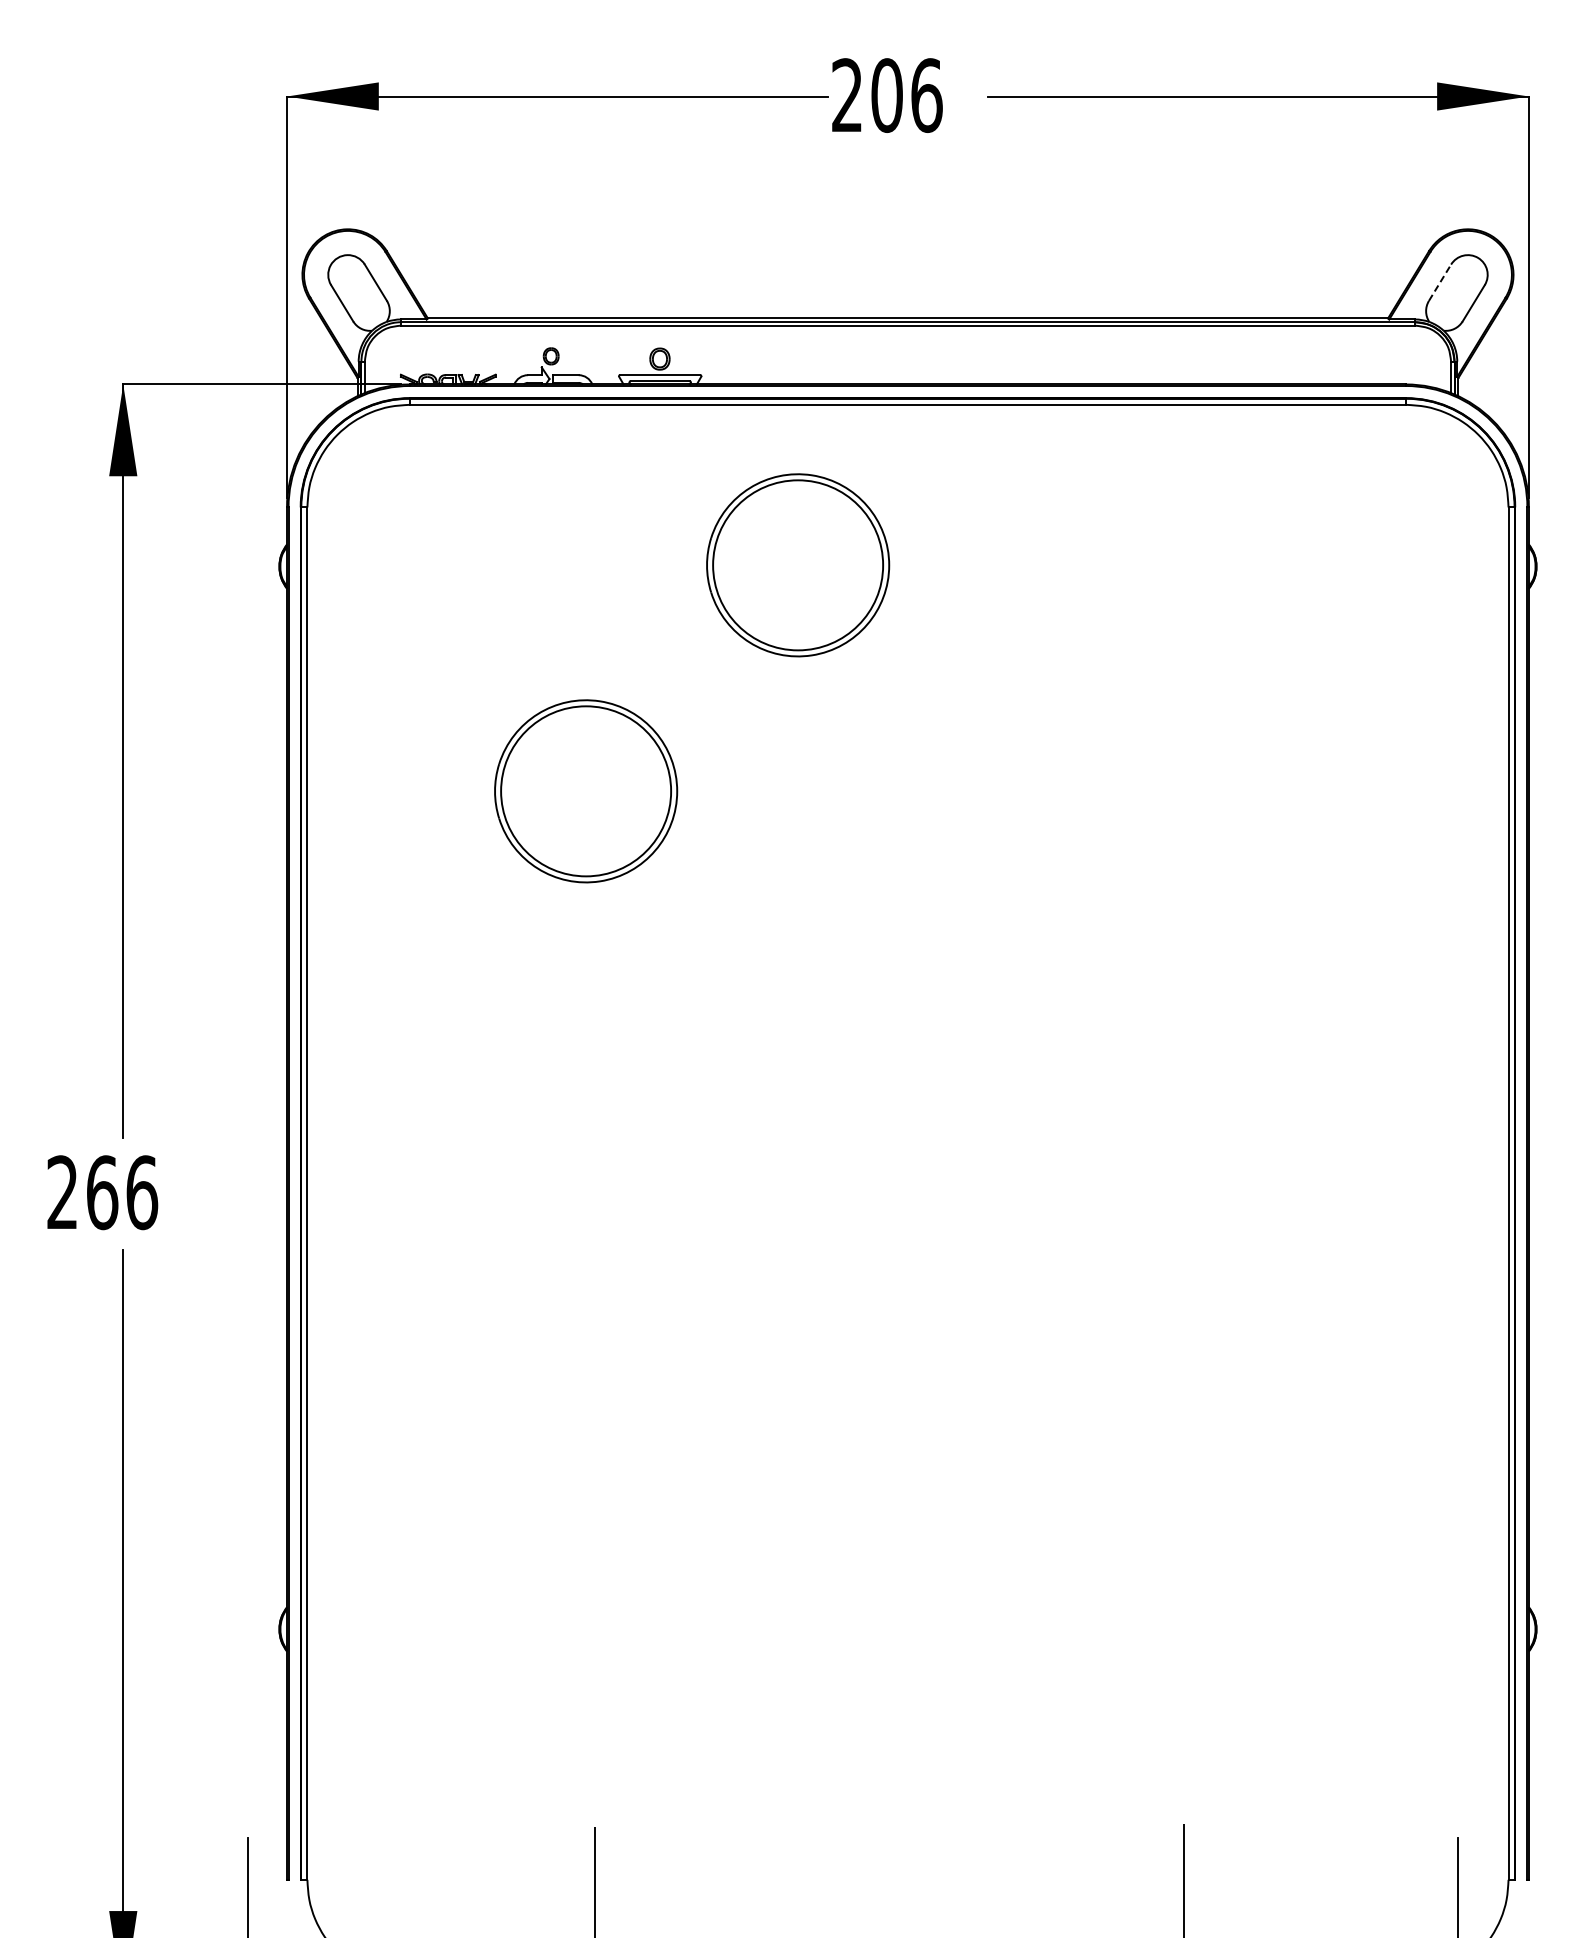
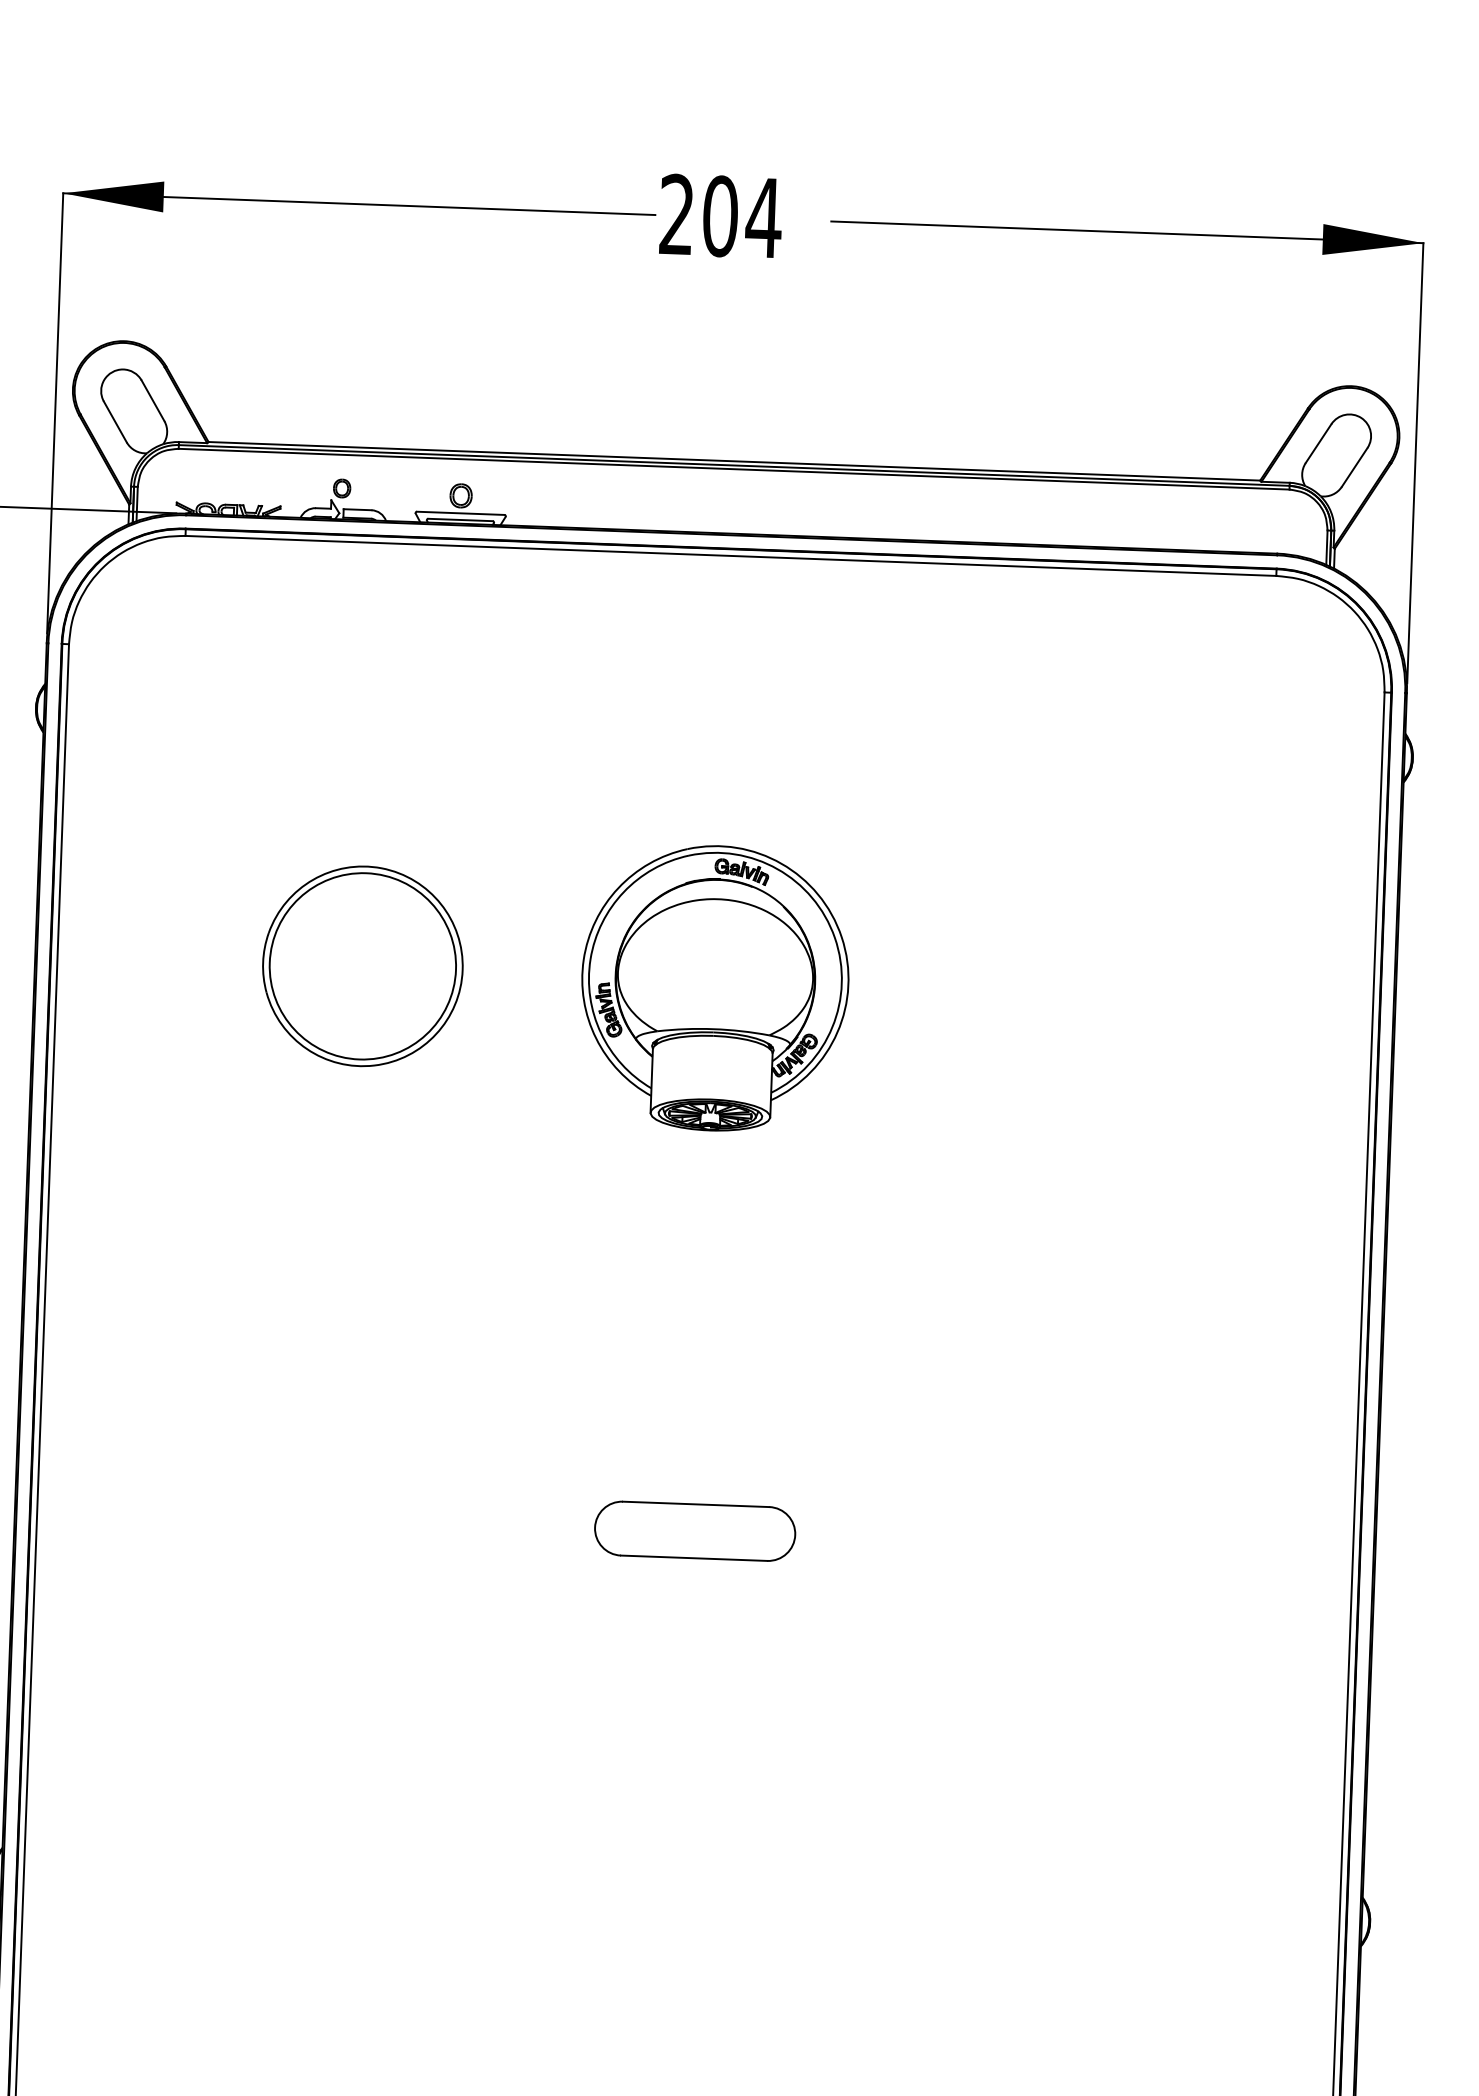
text: (926, 95) -> (763, 217), 206 -> 204
line: (1440, 282) -> (1319, 443), dashed -> solid
part: (798, 565) -> (604, 727), removed
part: (907, 799) -> (714, 988), added
part: (907, 1294) -> (694, 1530), added

